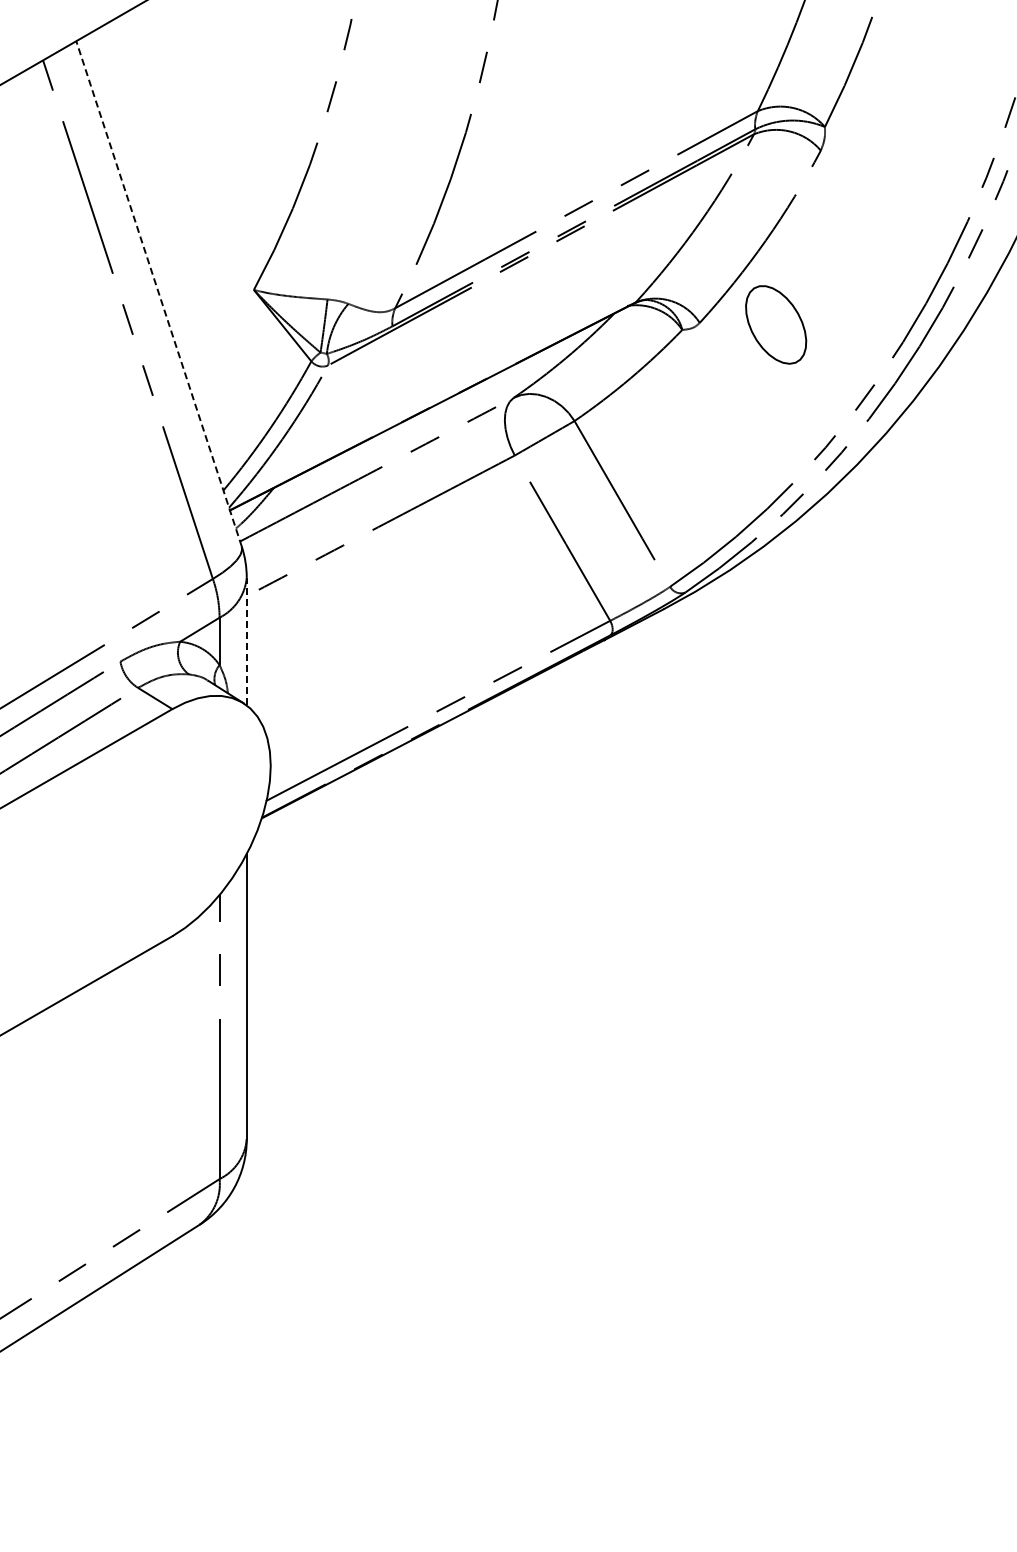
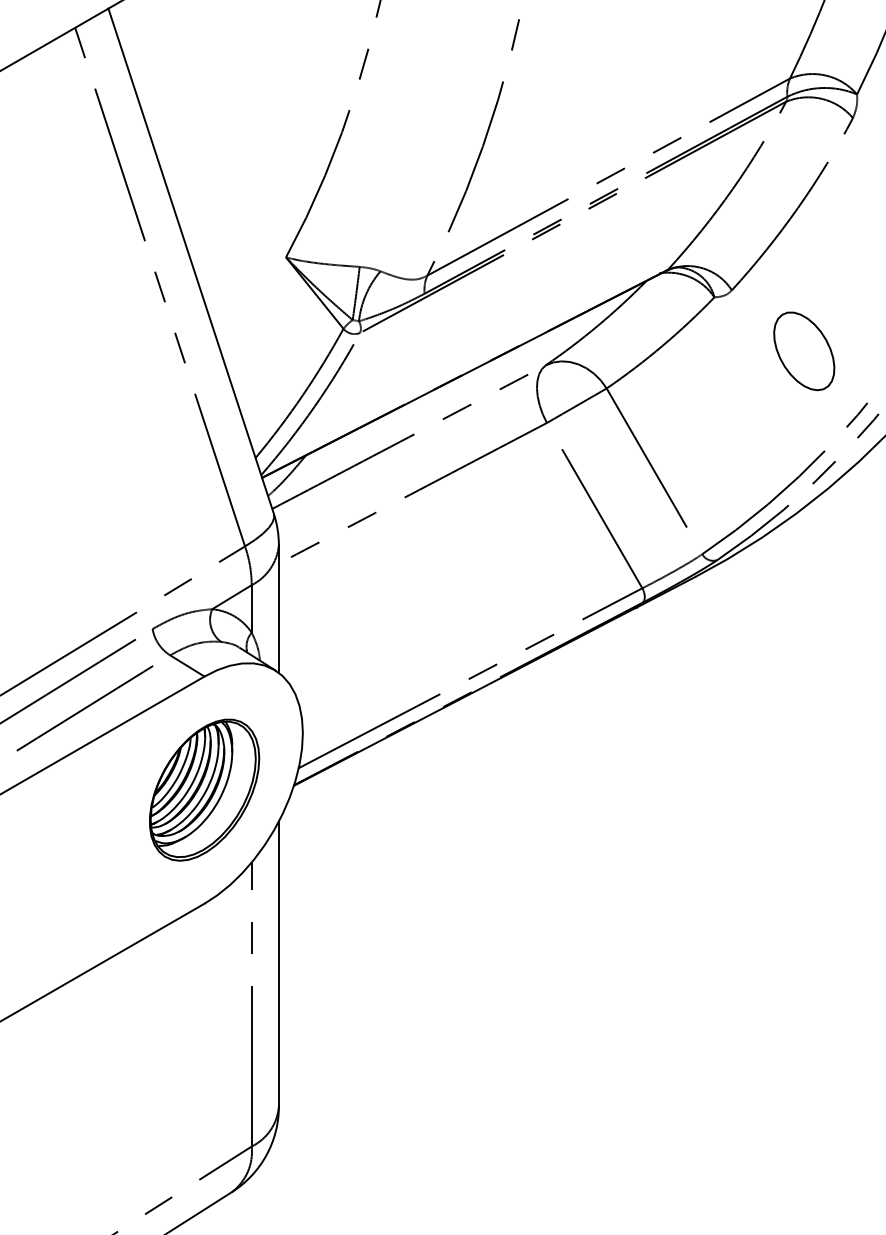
line: (159, 293) -> (191, 260), dashed -> solid
part: (776, 324) -> (804, 350), moved
line: (246, 641) -> (278, 608), dashed -> solid
part: (172, 822) -> (204, 789), added

